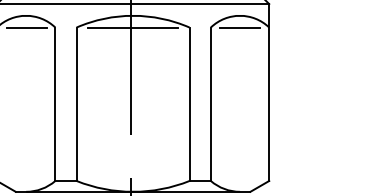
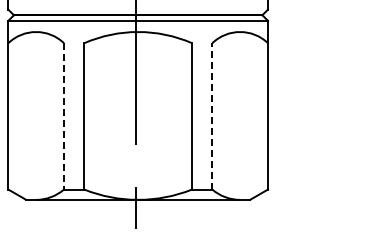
line: (26, 27) -> (36, 43), removed
line: (132, 27) -> (137, 43), removed
line: (239, 27) -> (239, 43), removed
line: (211, 103) -> (212, 115), solid -> dashed
line: (55, 104) -> (64, 116), solid -> dashed

